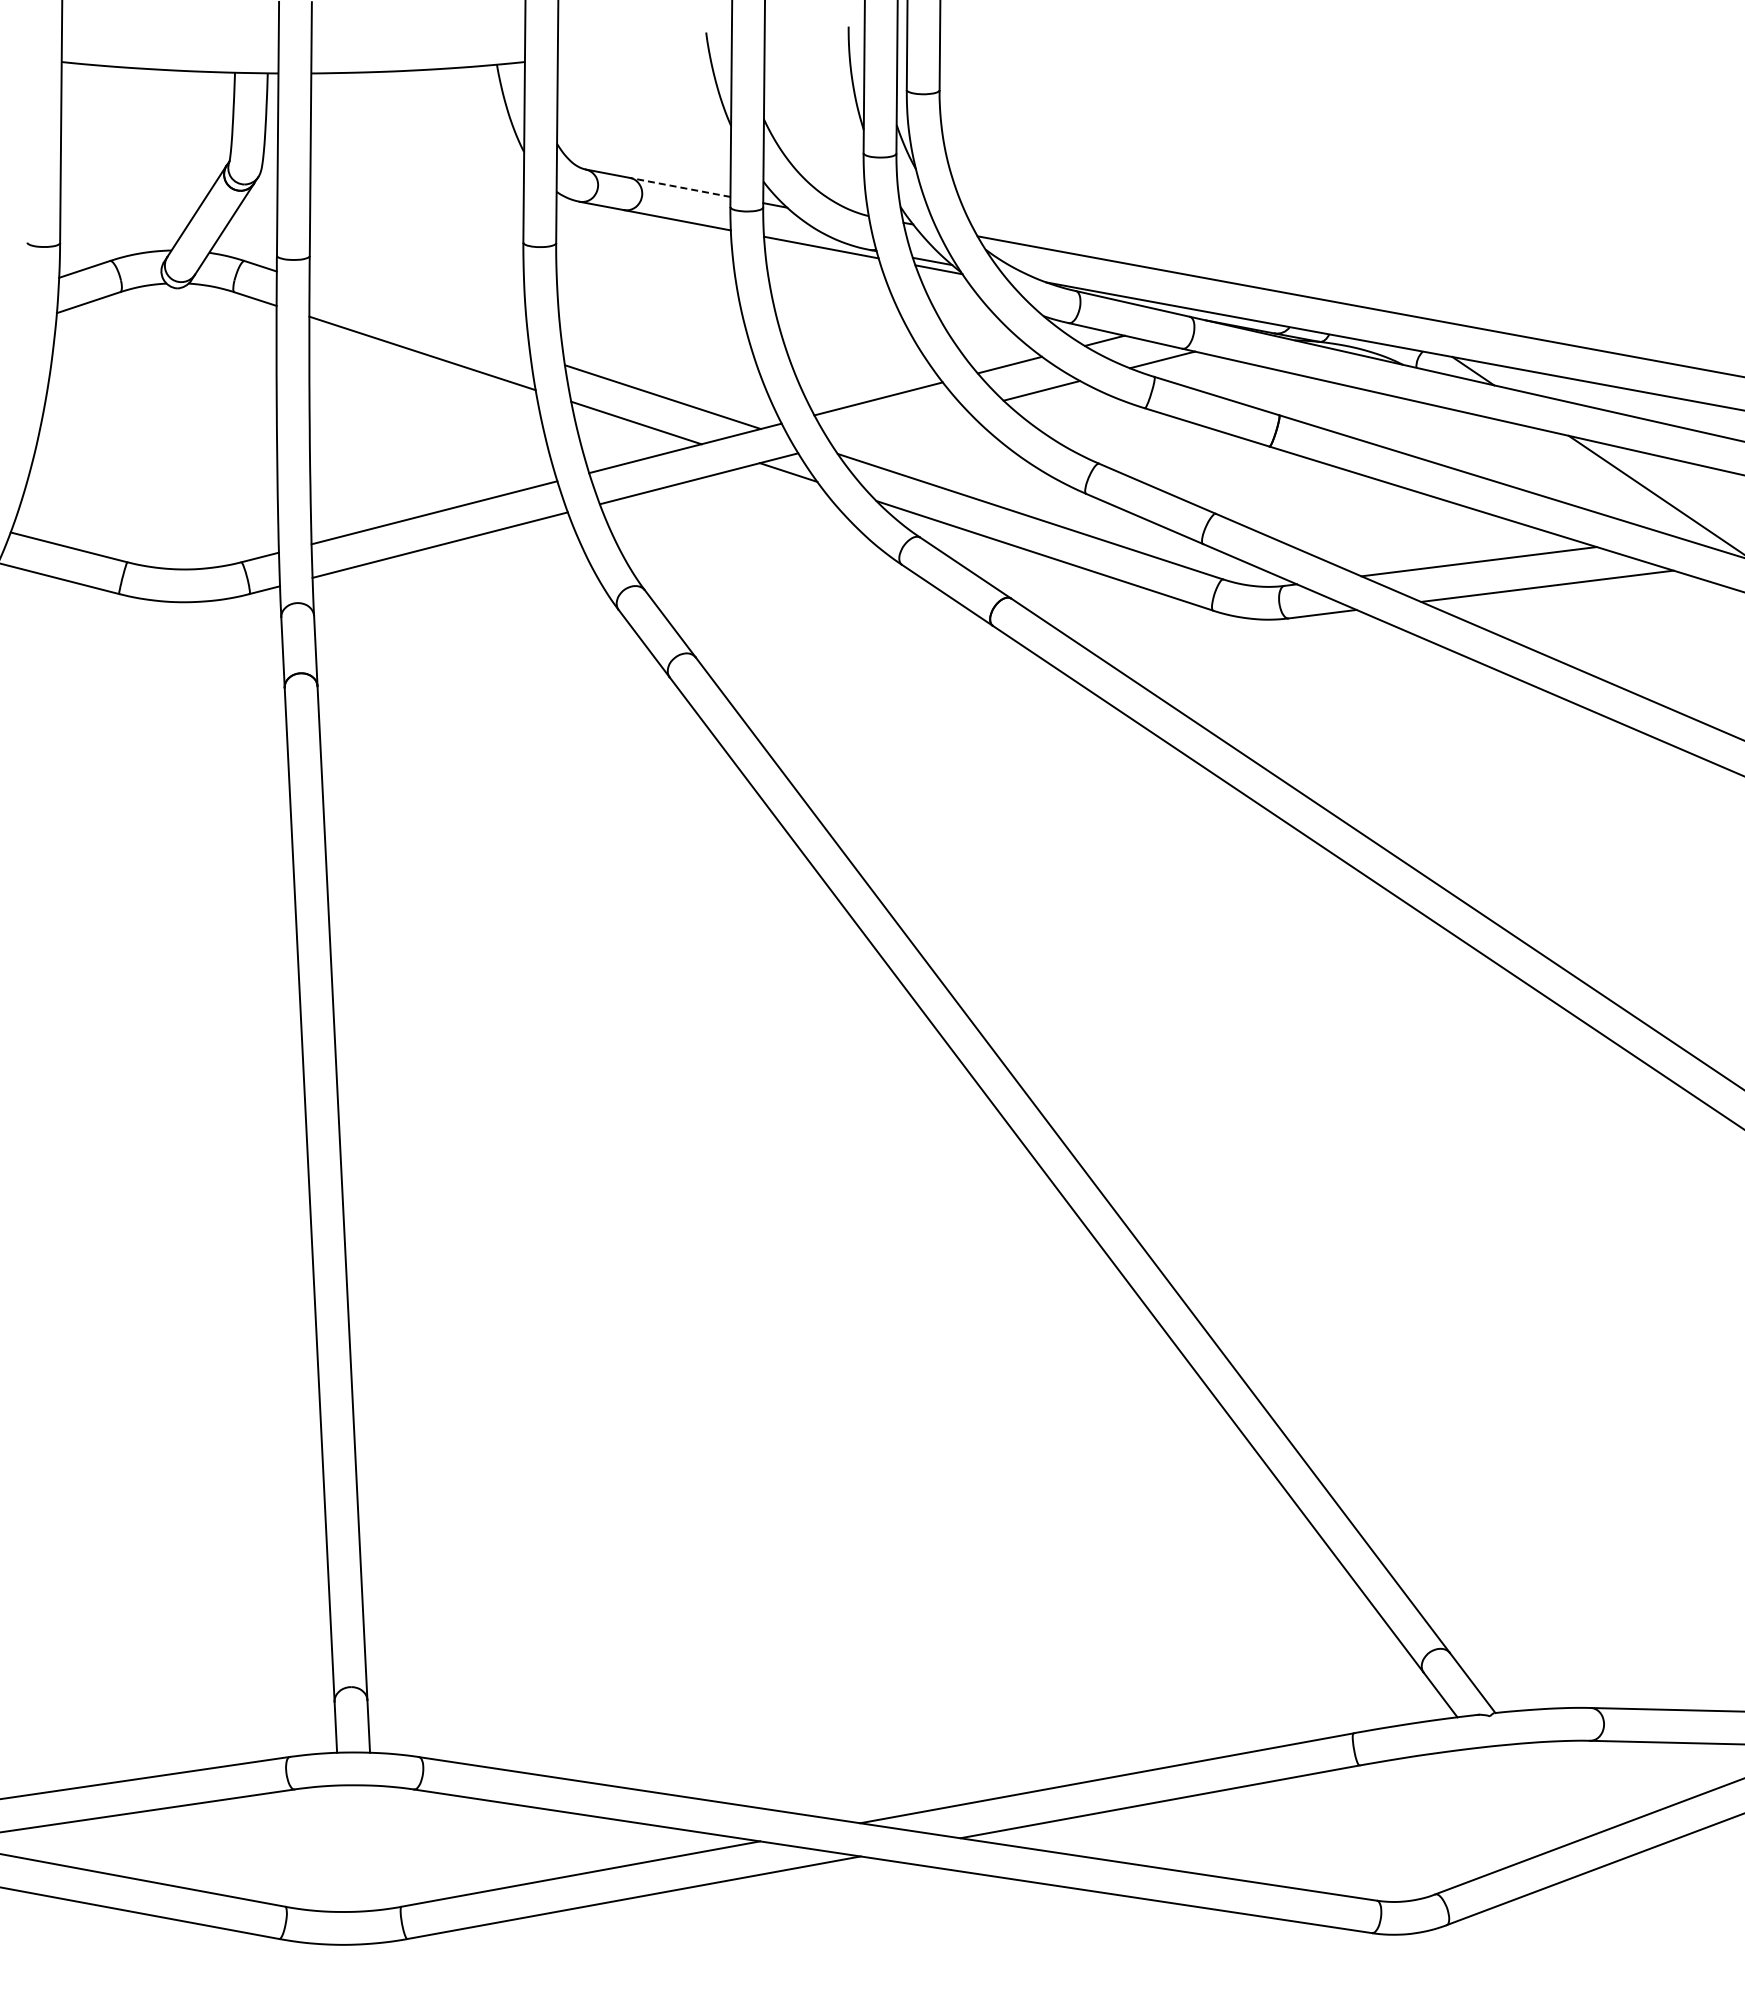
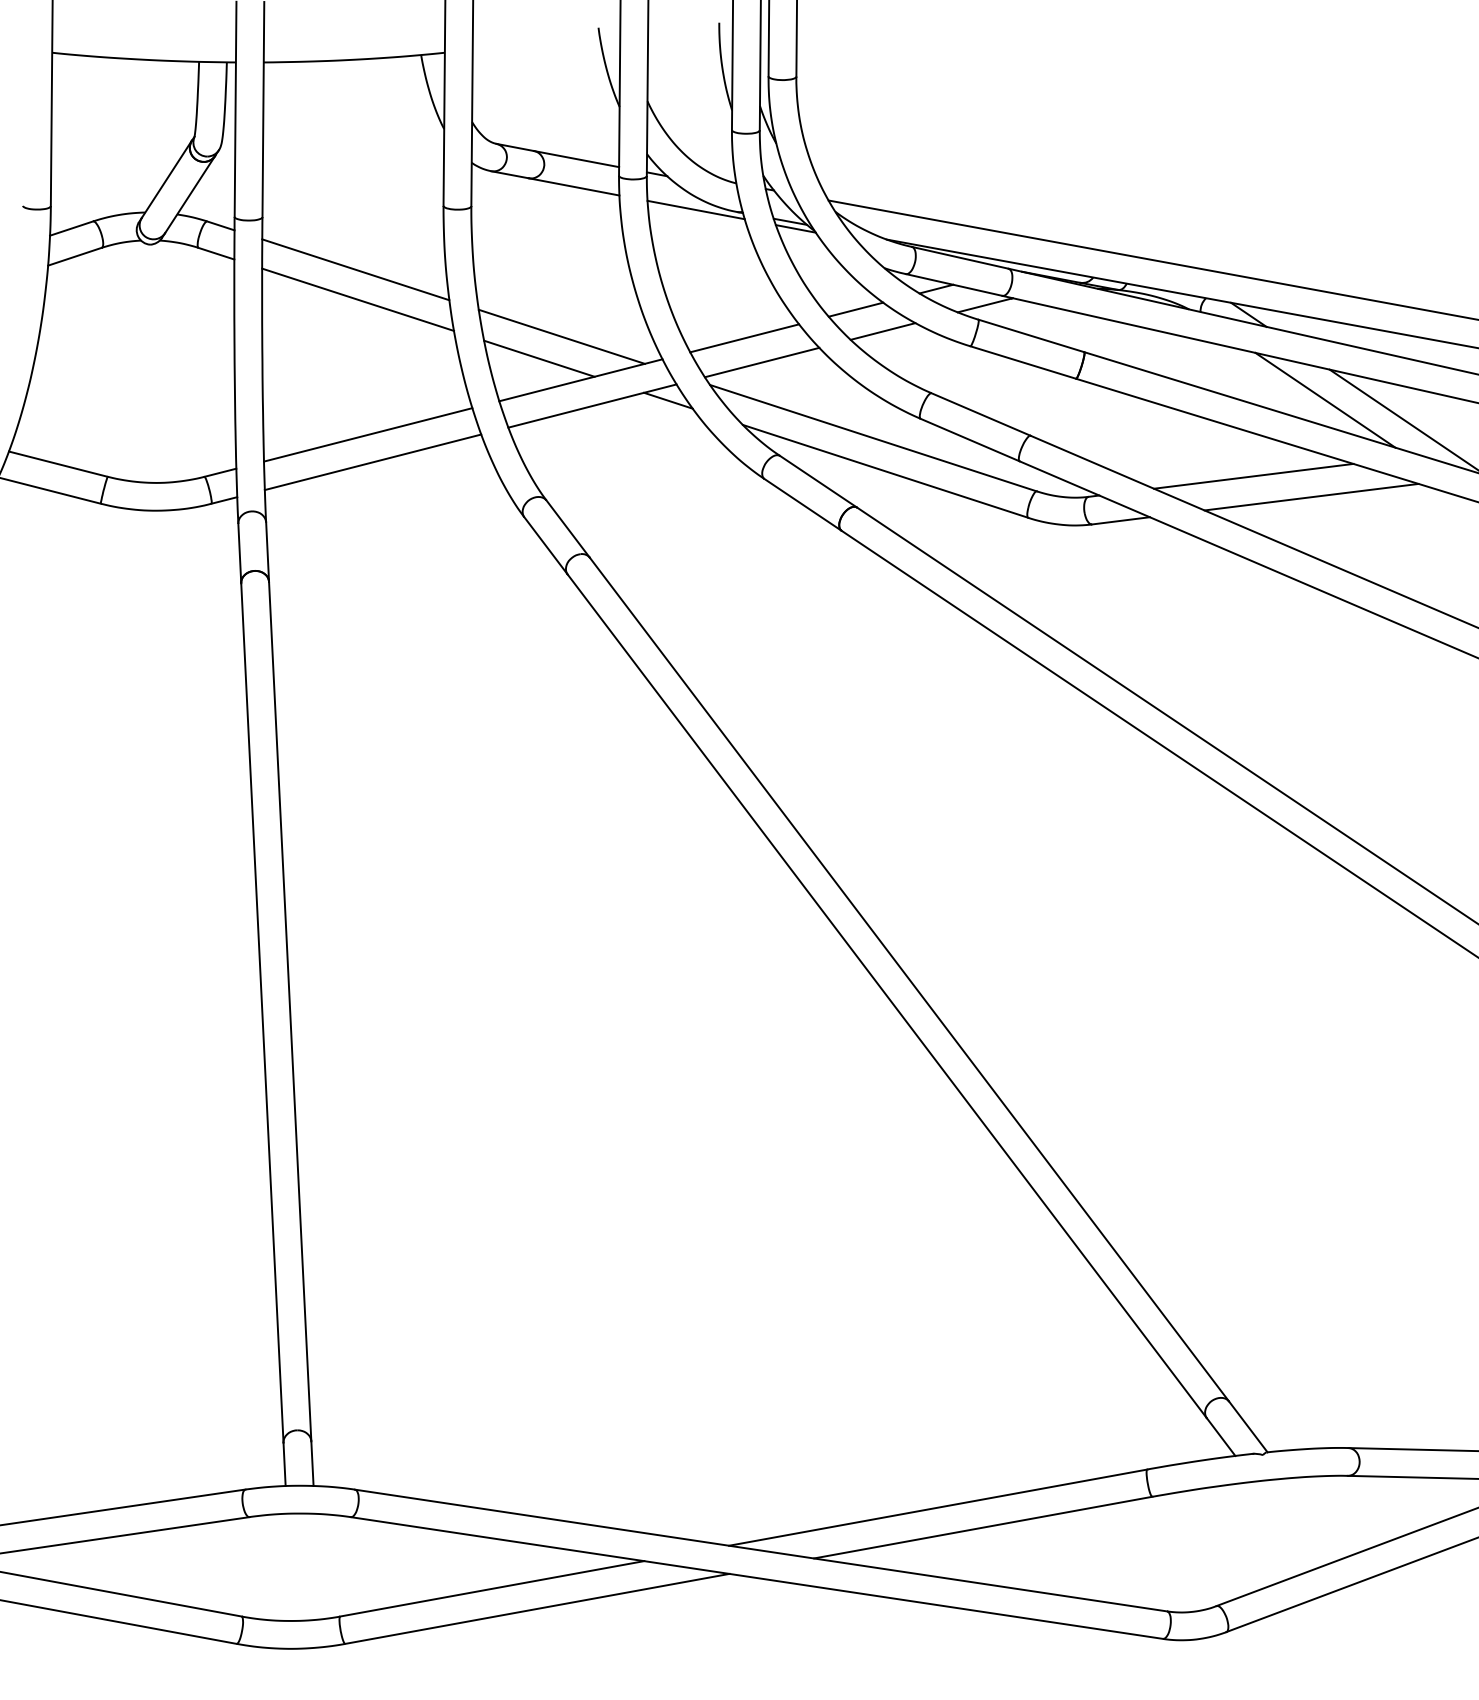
line: (679, 187) -> (575, 159), dashed -> solid
line: (419, 317) -> (355, 269), added
line: (898, 427) -> (761, 362), added
line: (1563, 471) -> (1325, 399), added

